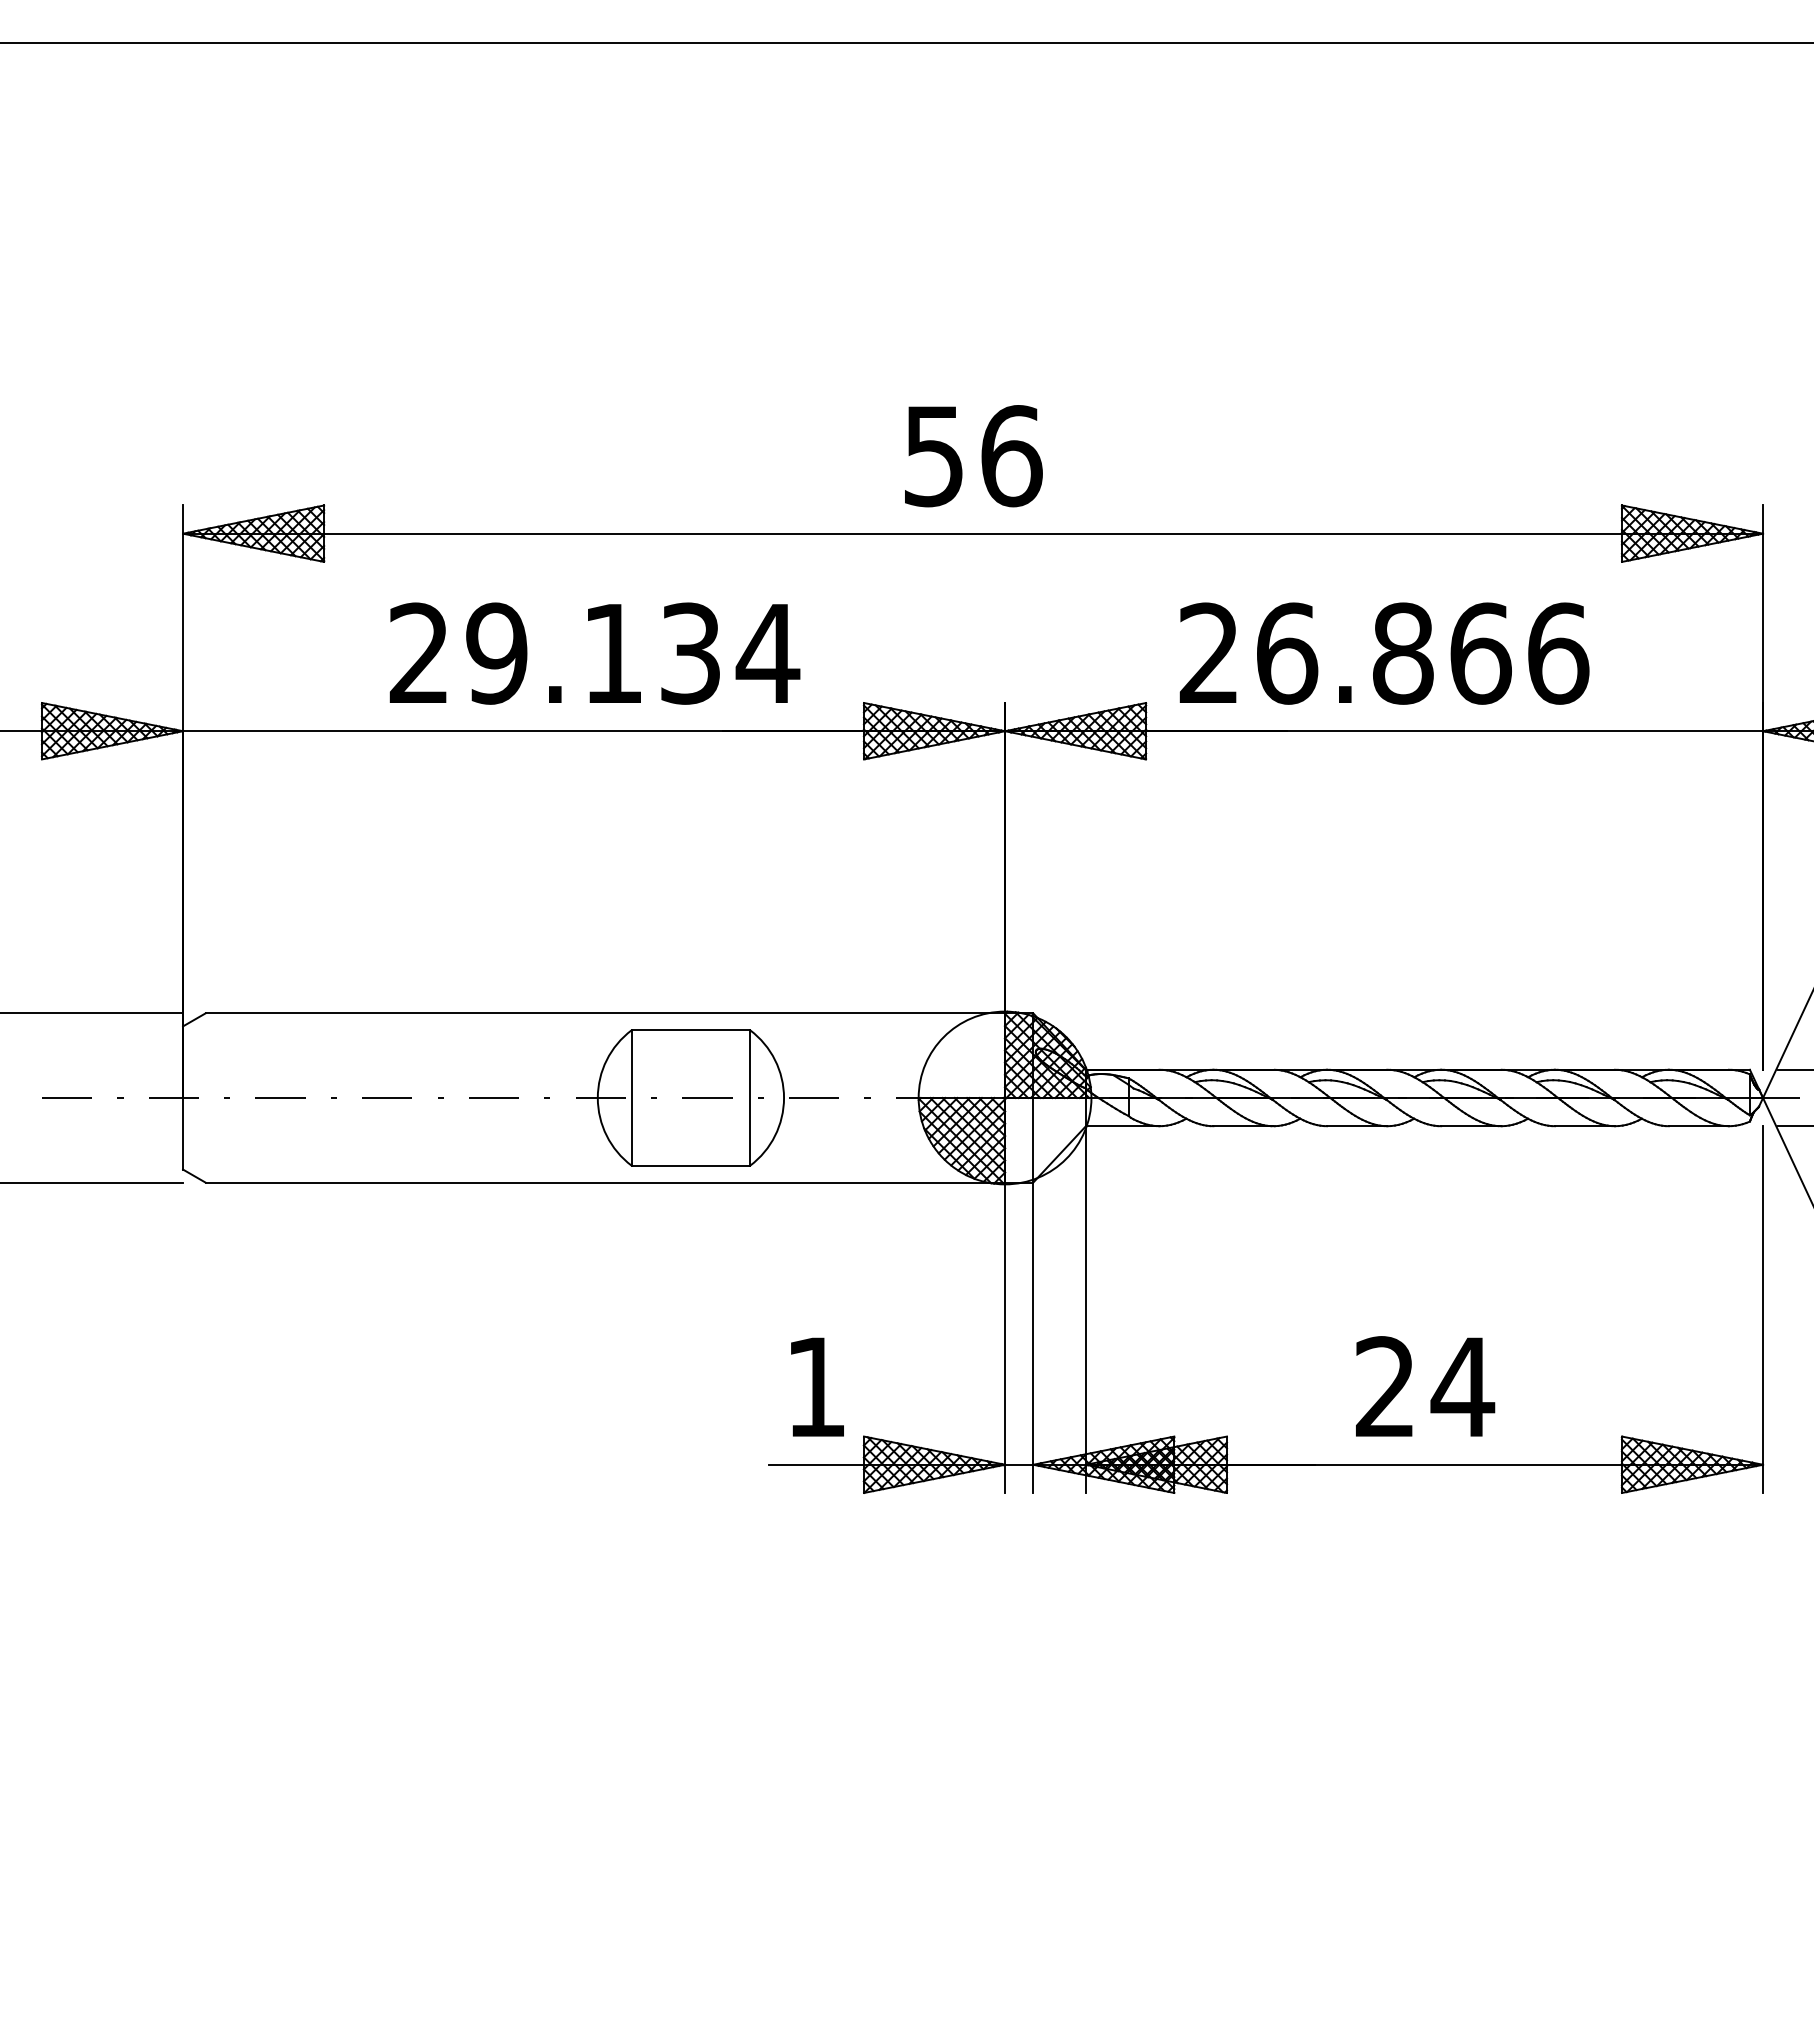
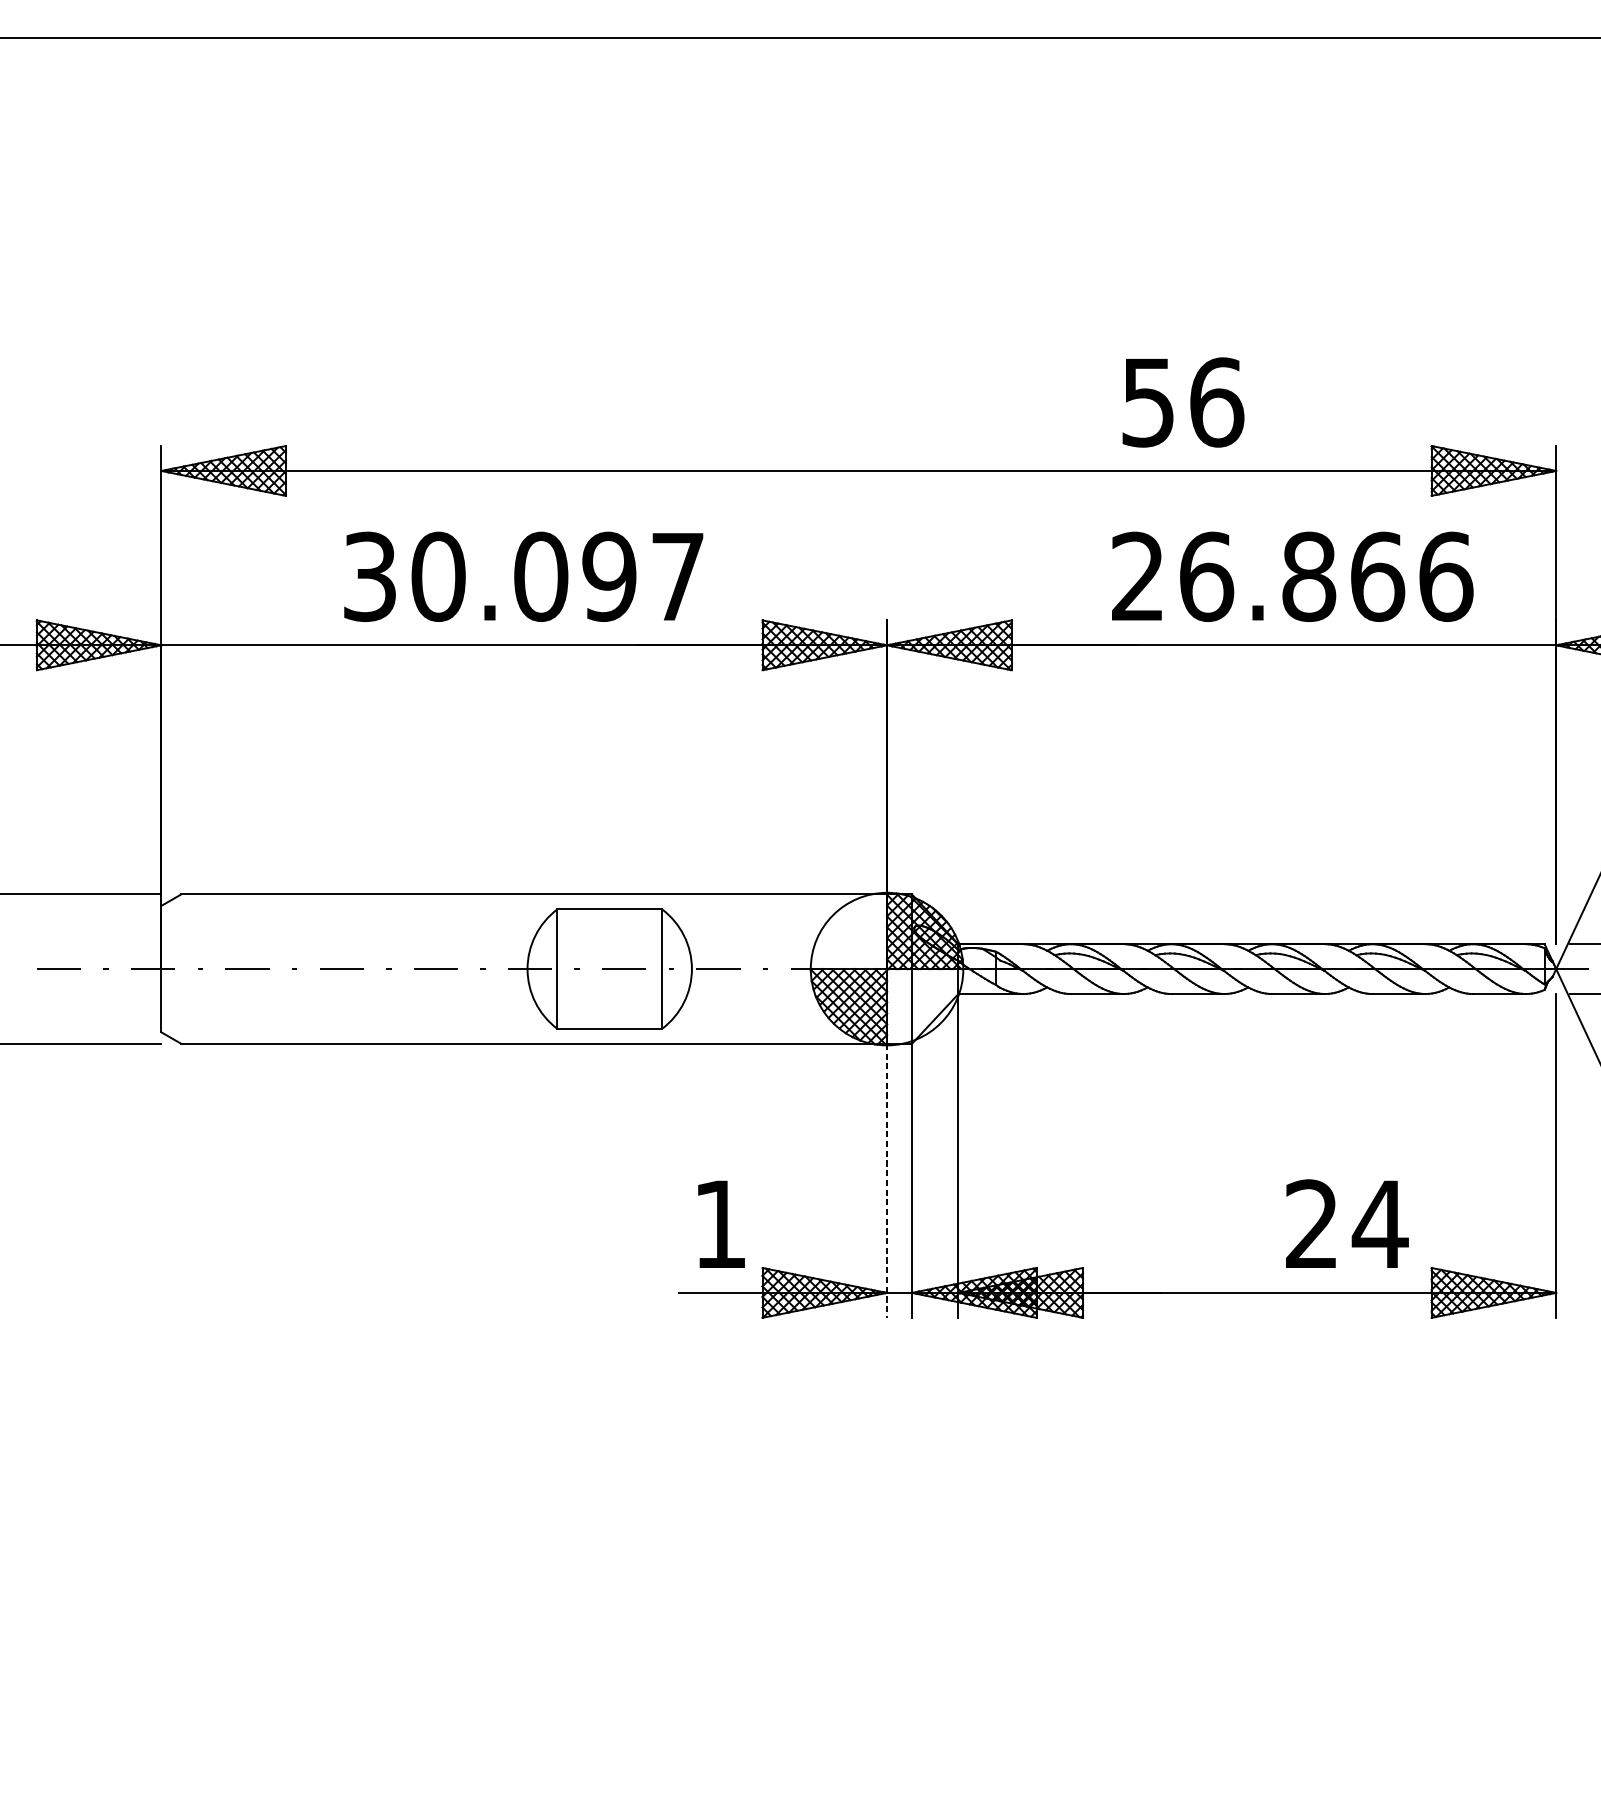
text: (973, 456) -> (1183, 402), moved
text: (594, 653) -> (524, 576), 29.134 -> 30.097
text: (1384, 653) -> (1292, 576), moved
line: (1005, 1338) -> (887, 1181), solid -> dashed
text: (1425, 1386) -> (1347, 1223), moved

